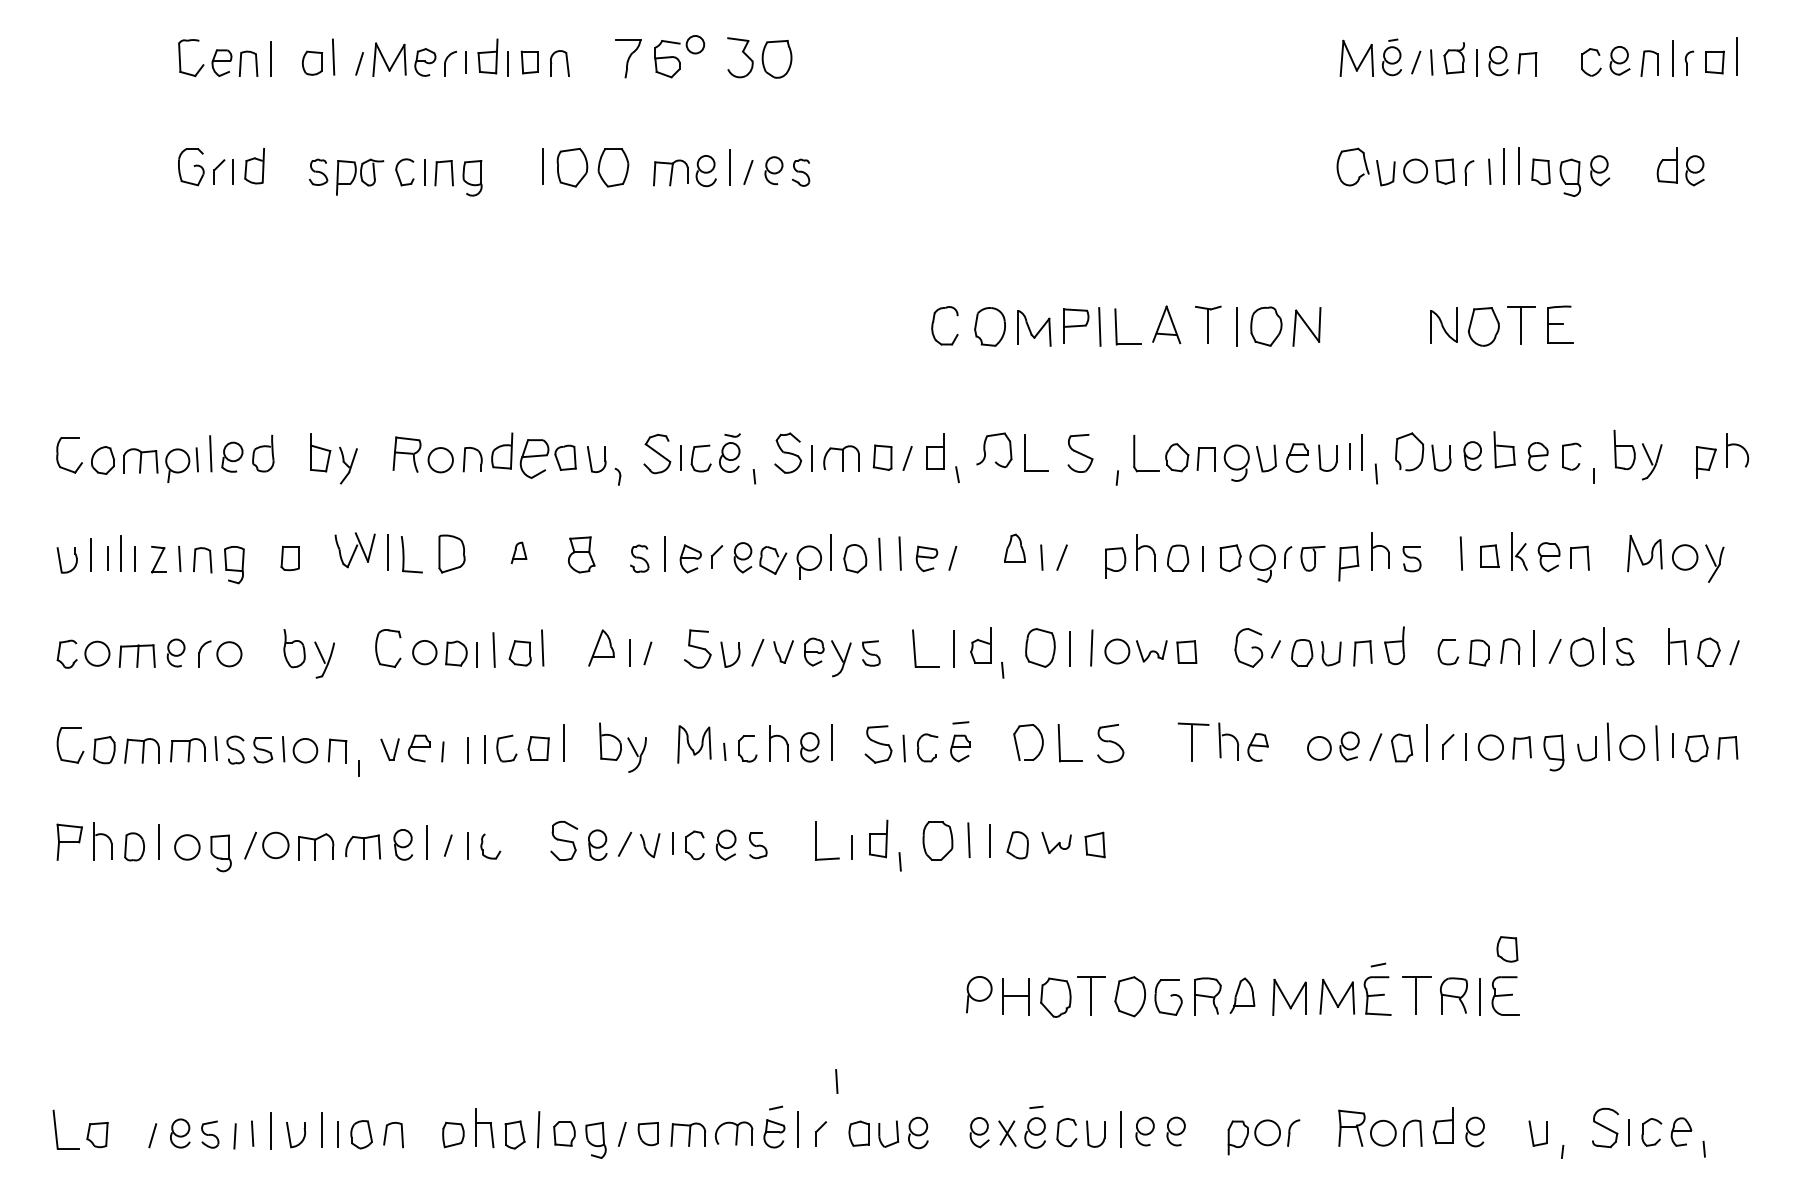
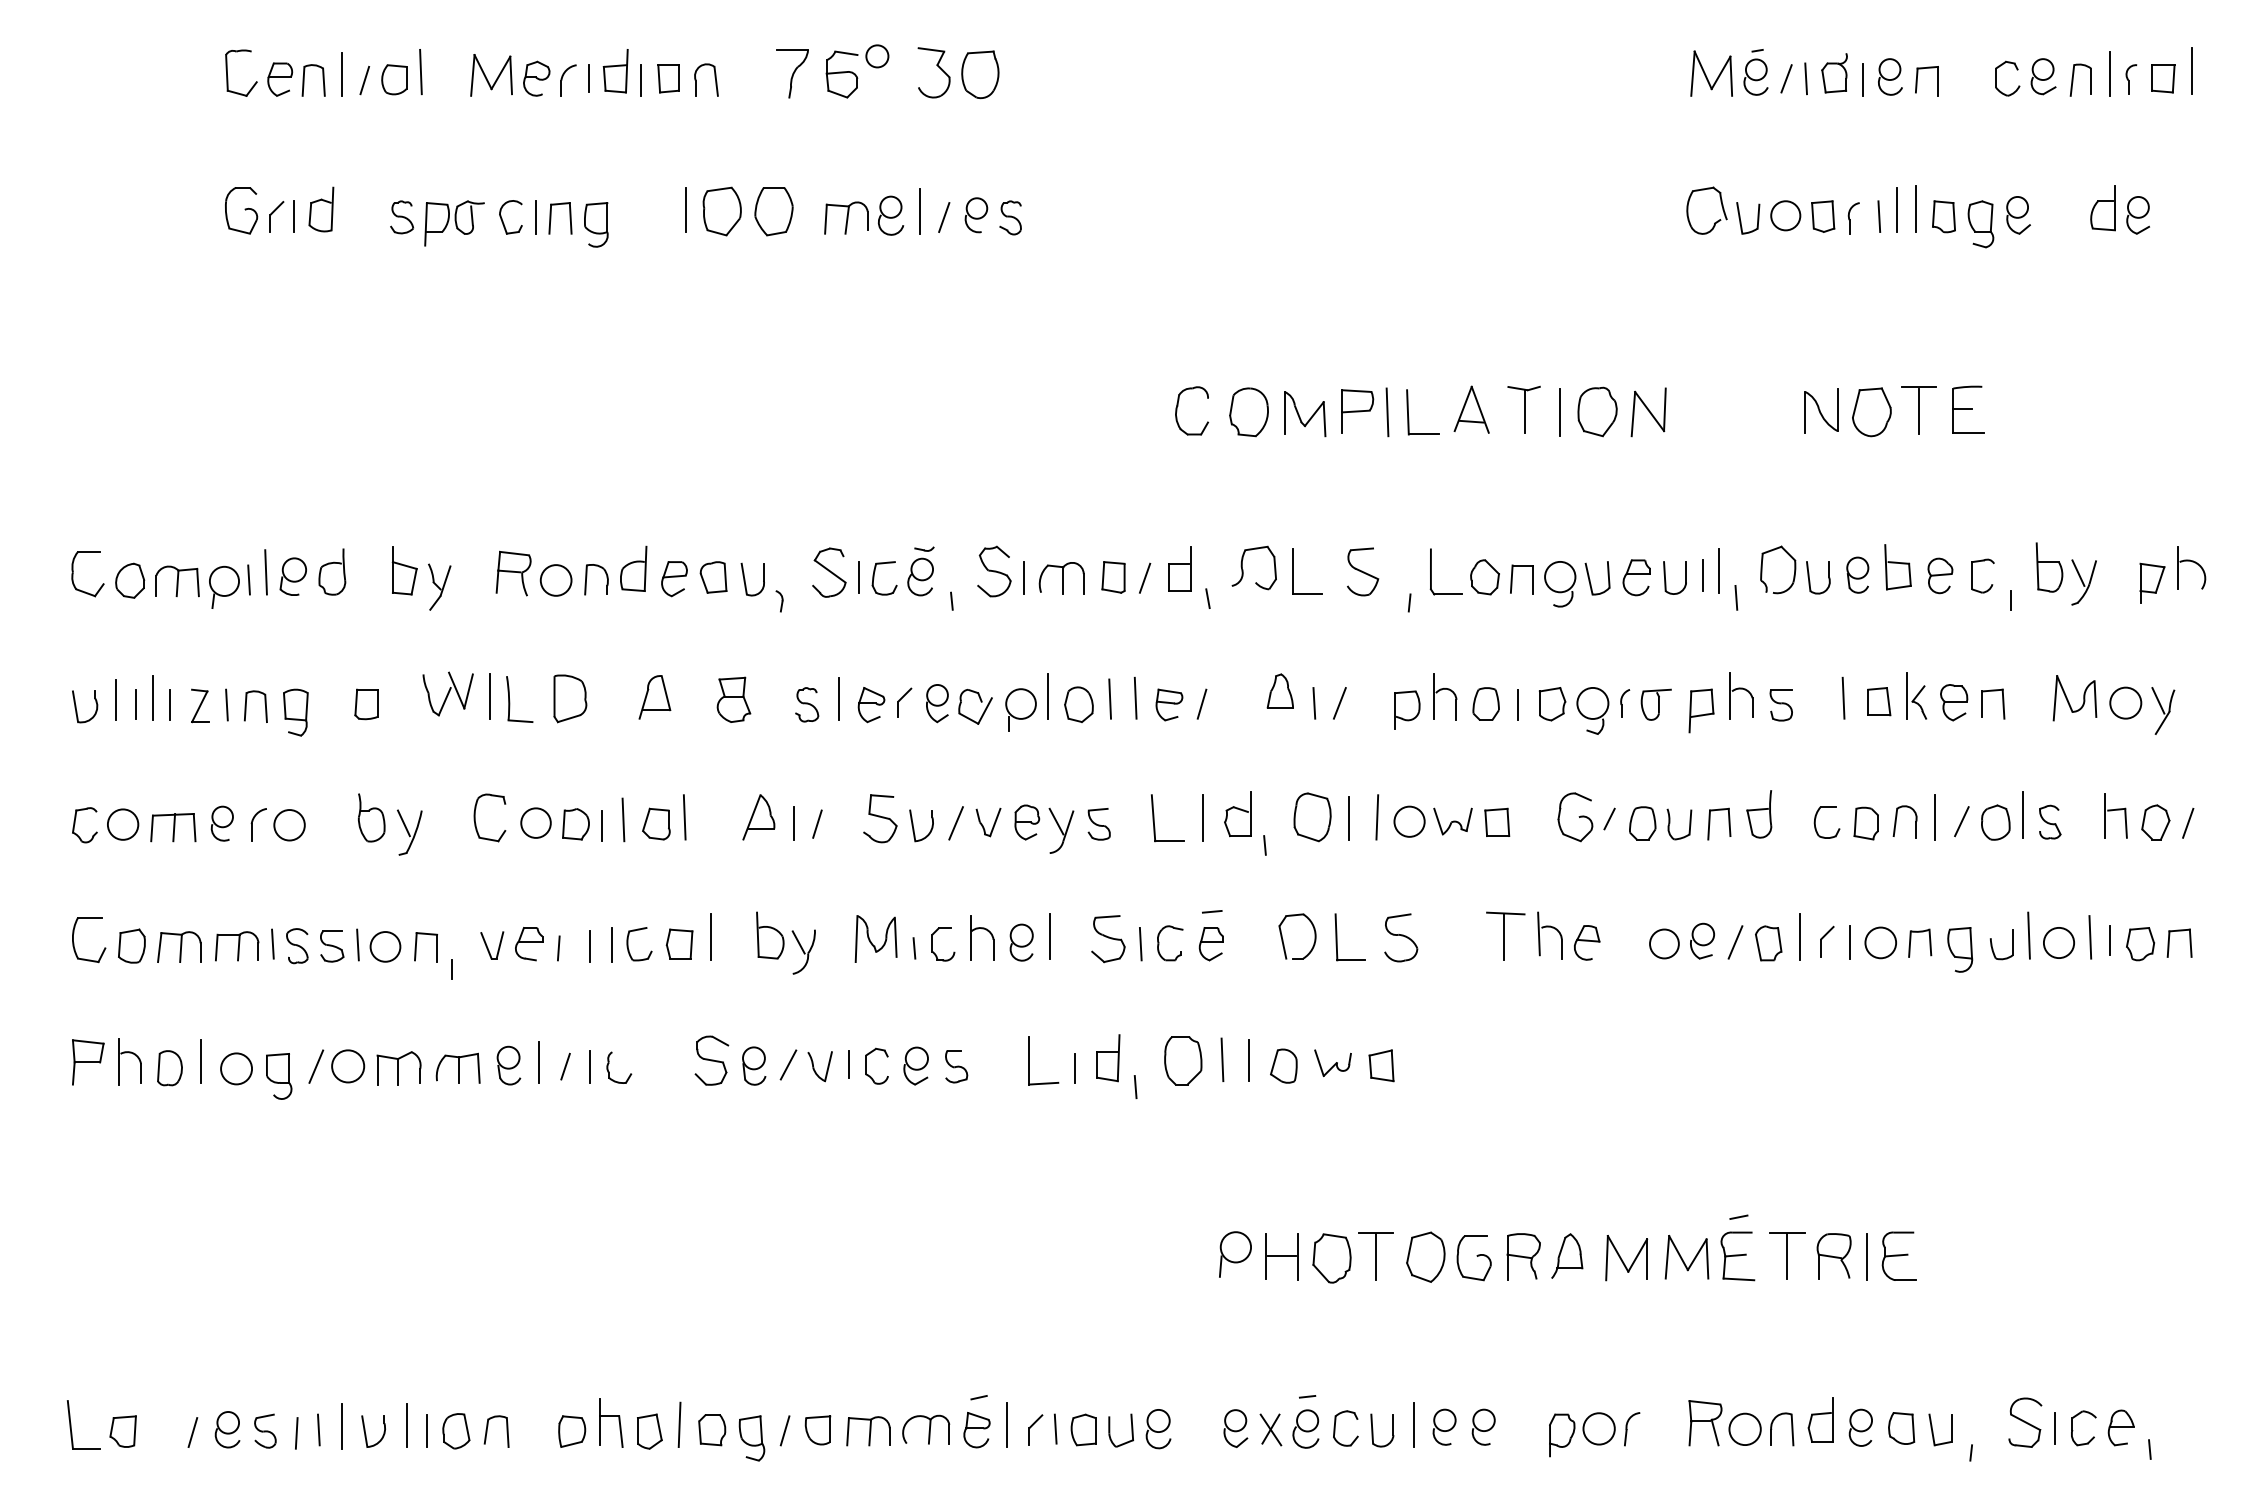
line: (359, 63) -> (364, 80), moved
part: (534, 459) -> (674, 579), size x0.71
part: (518, 552) -> (654, 697), size x1.67
part: (1507, 949) -> (1901, 1428), moved
line: (836, 1081) -> (1055, 1428), moved

